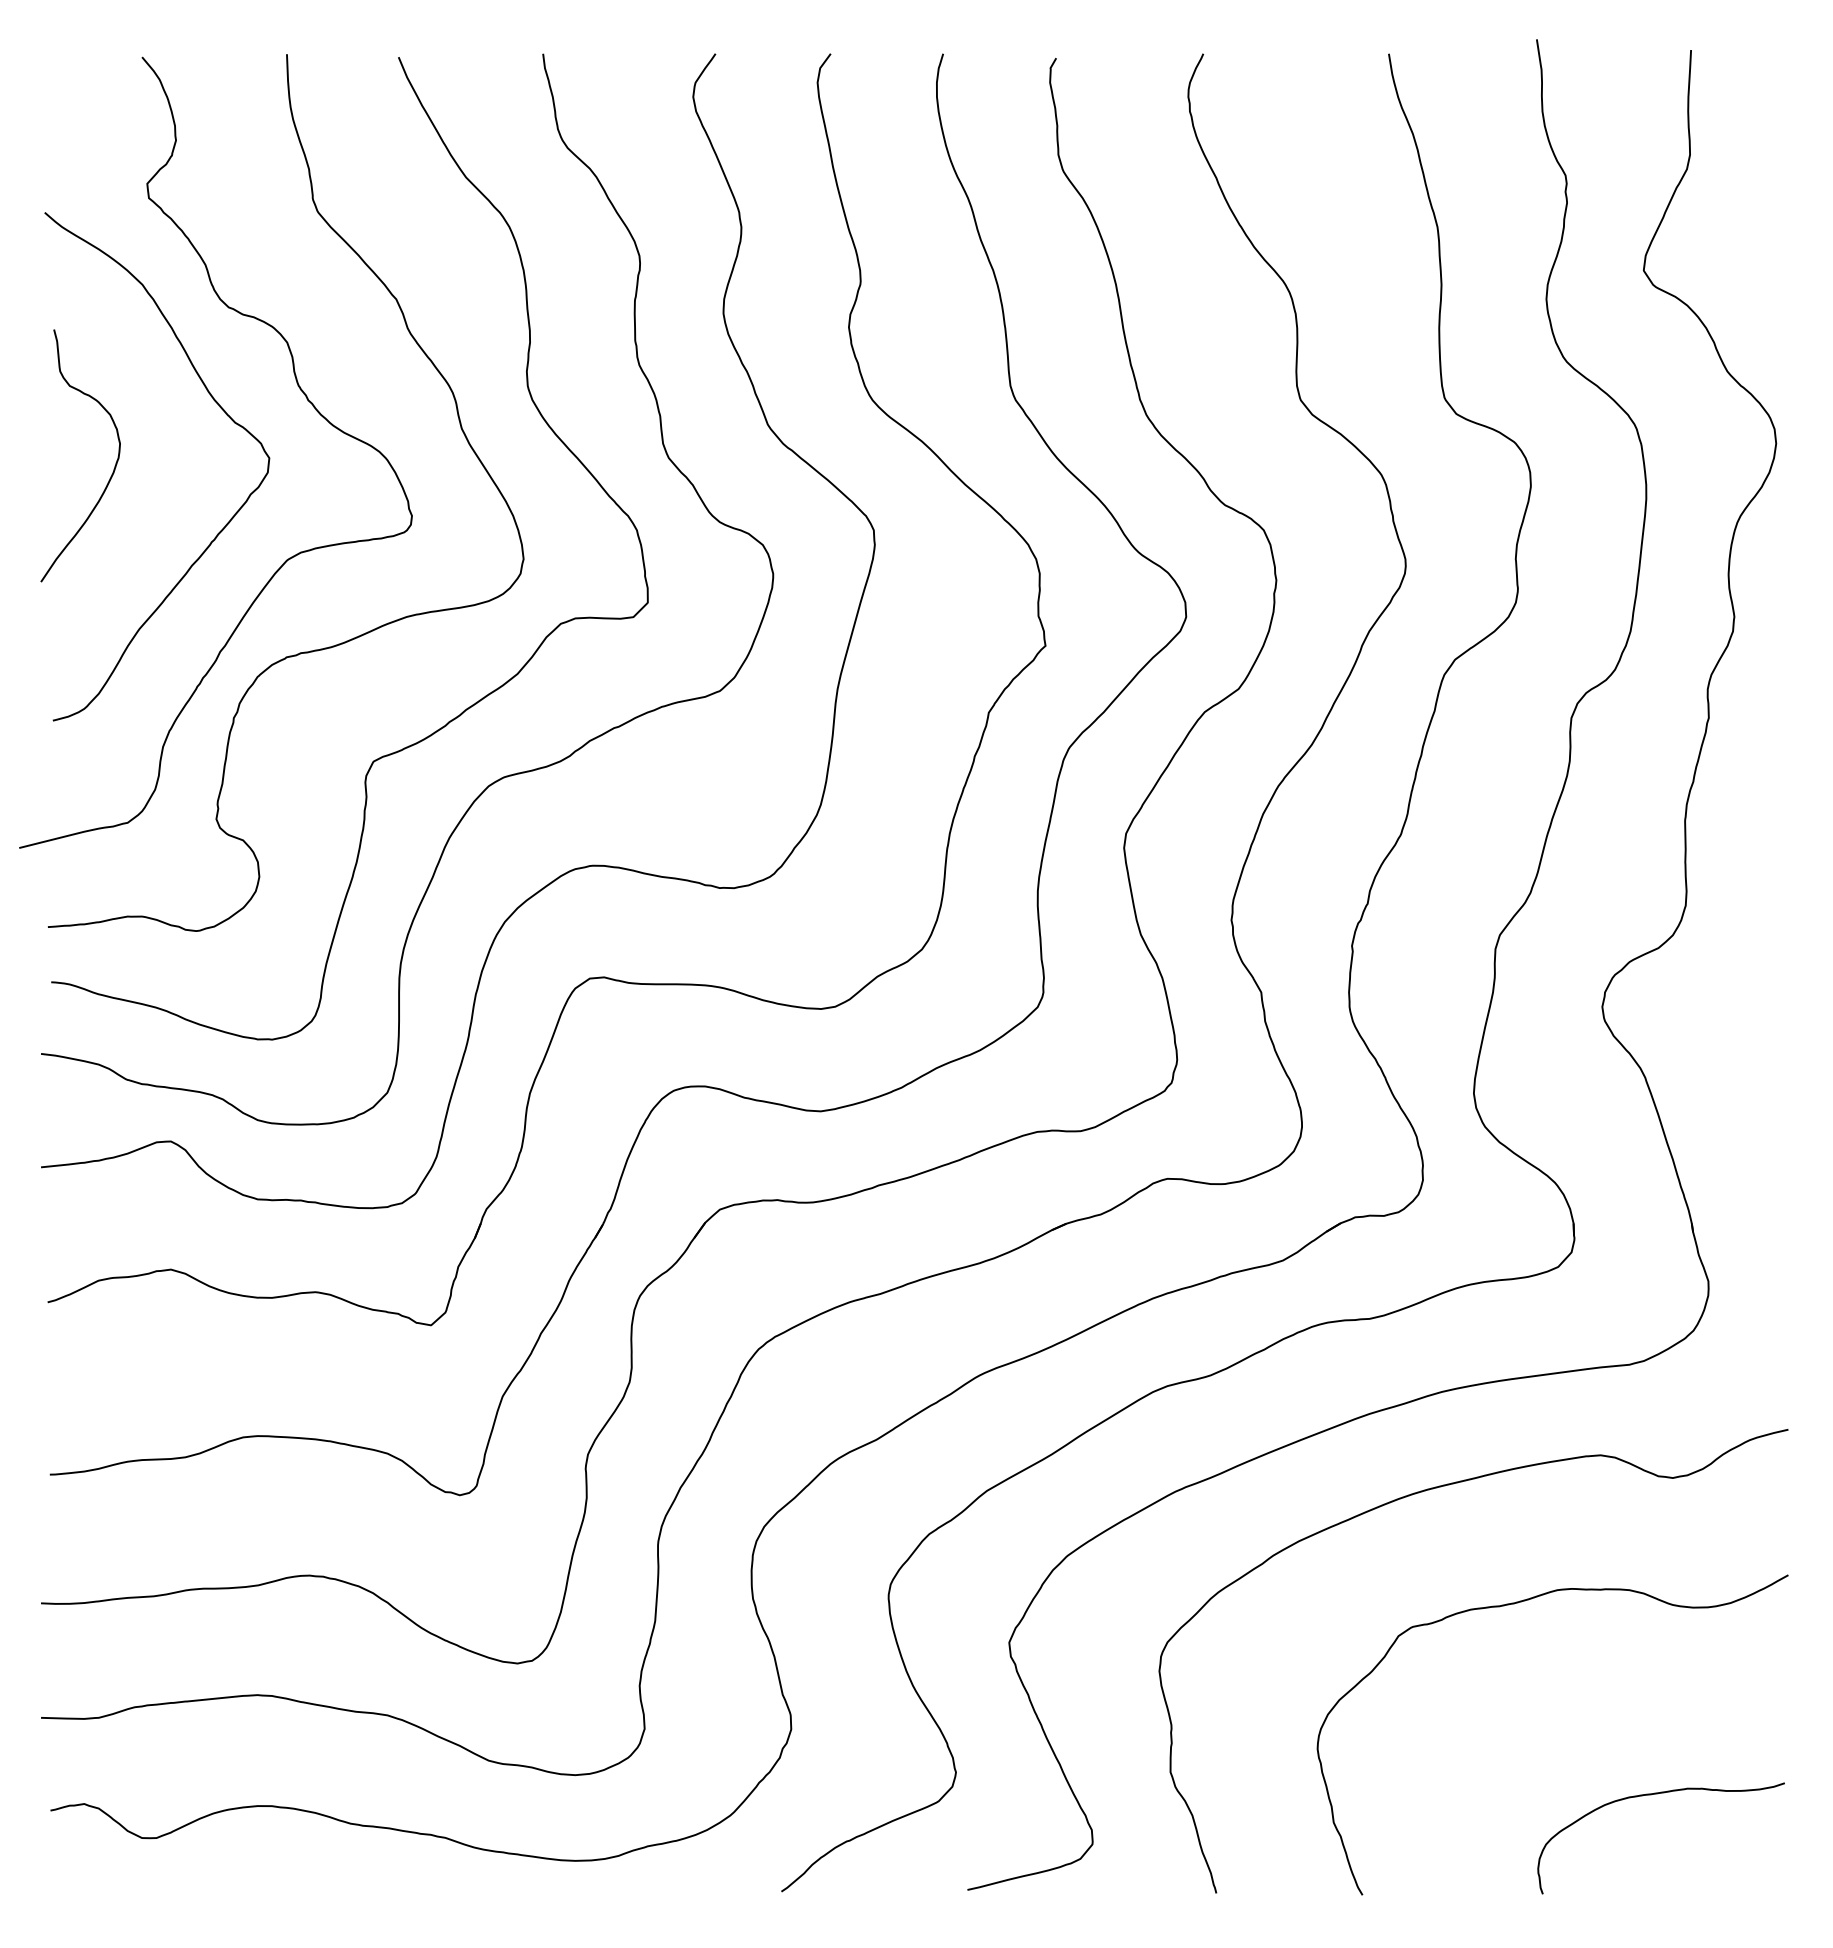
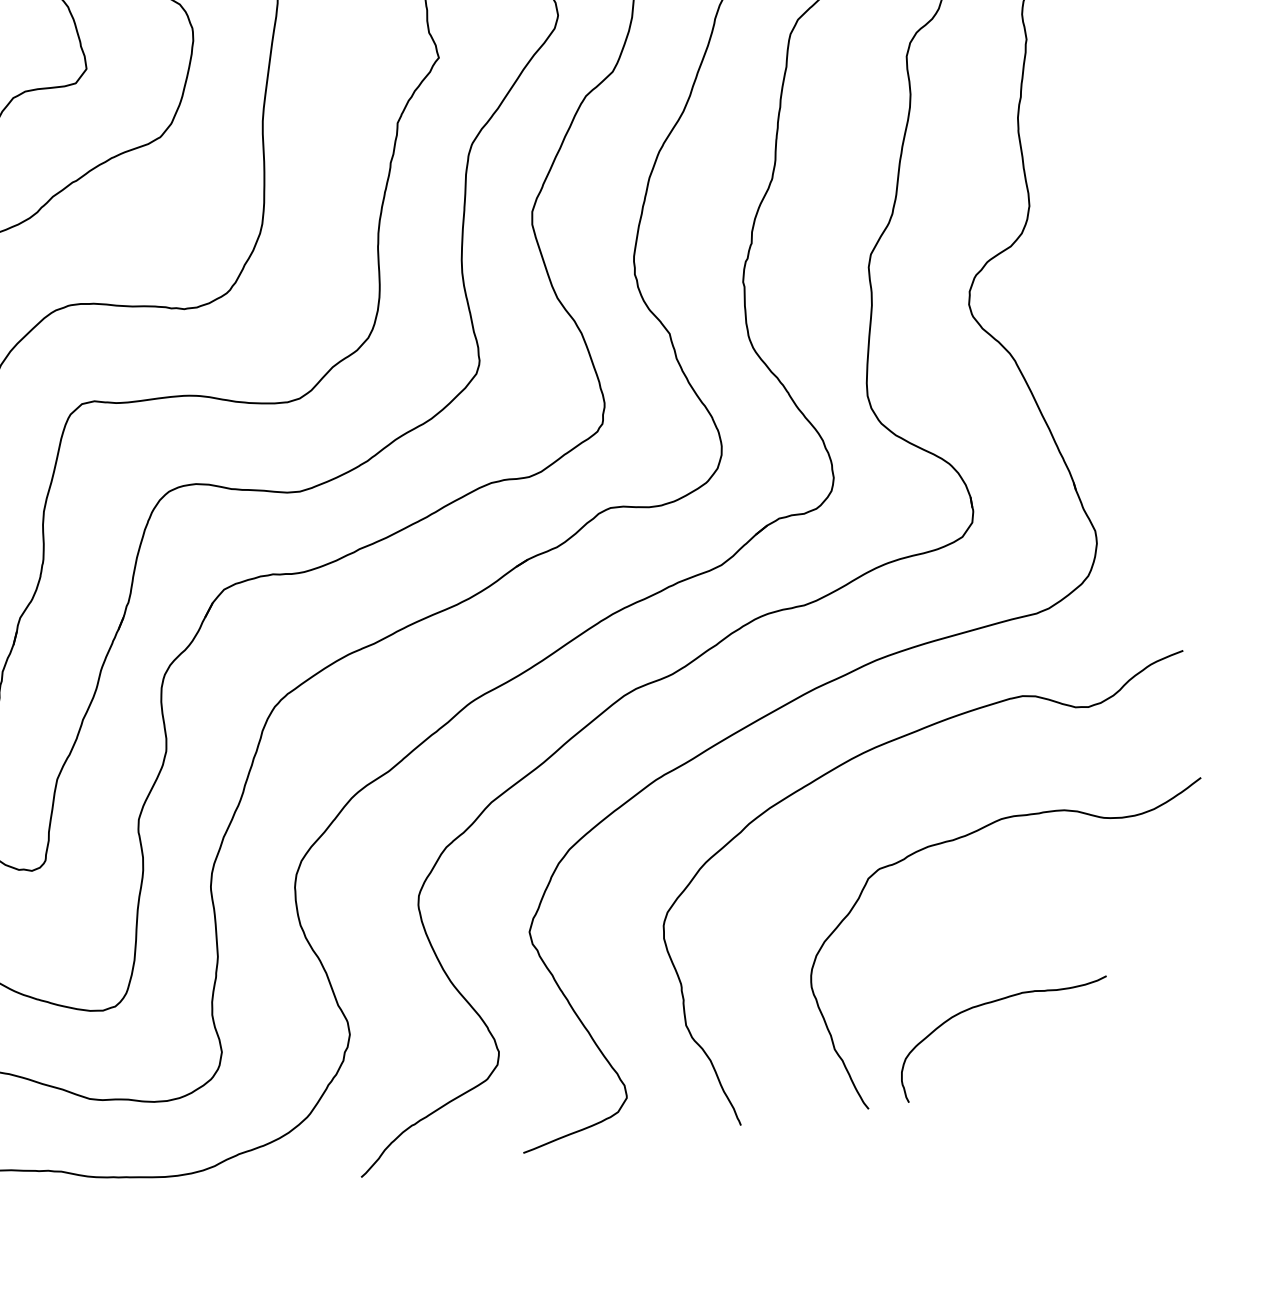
curve: (1651, 1795) -> (991, 1003), moved

